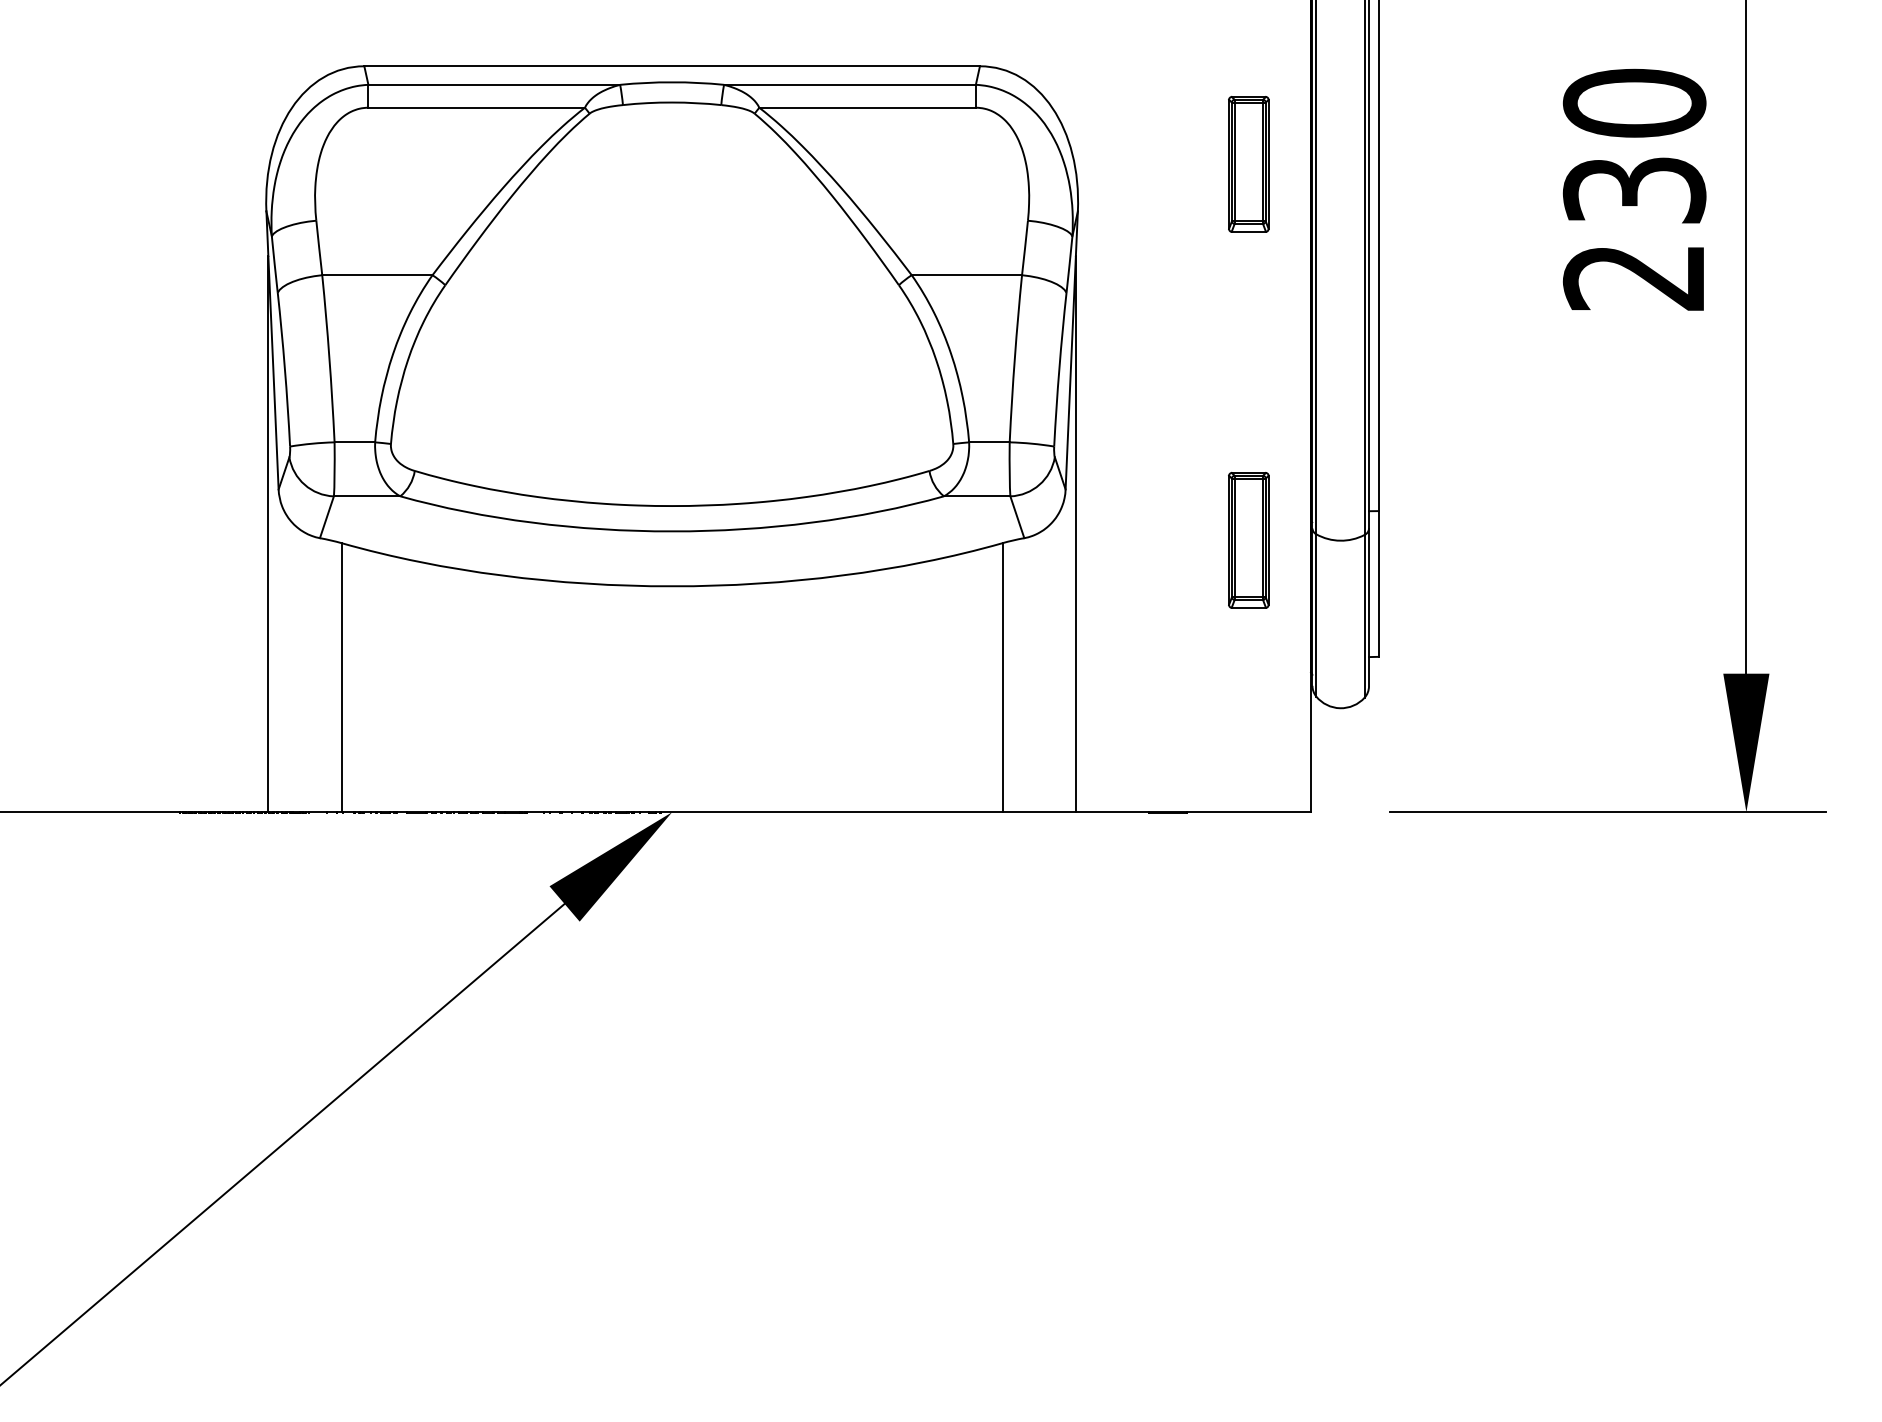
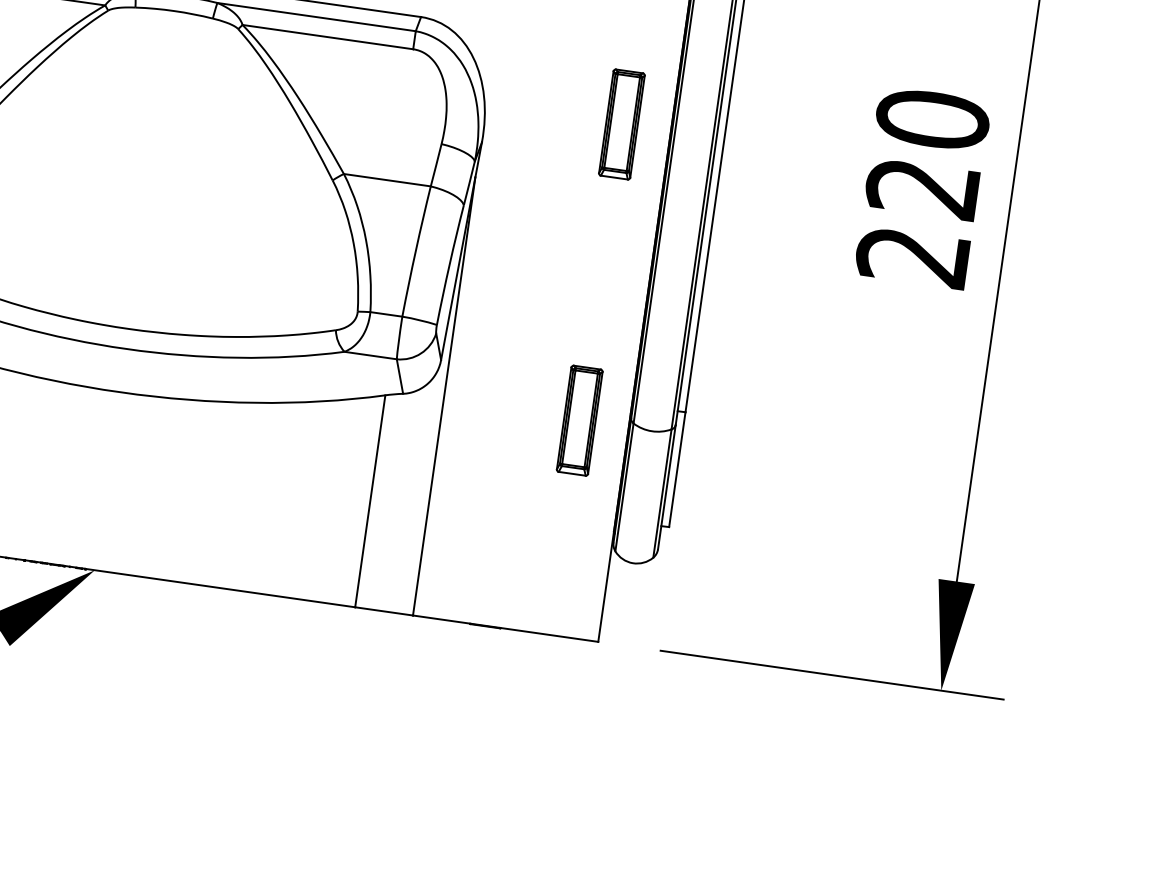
text: (1634, 190) -> (922, 188), 230 -> 220

